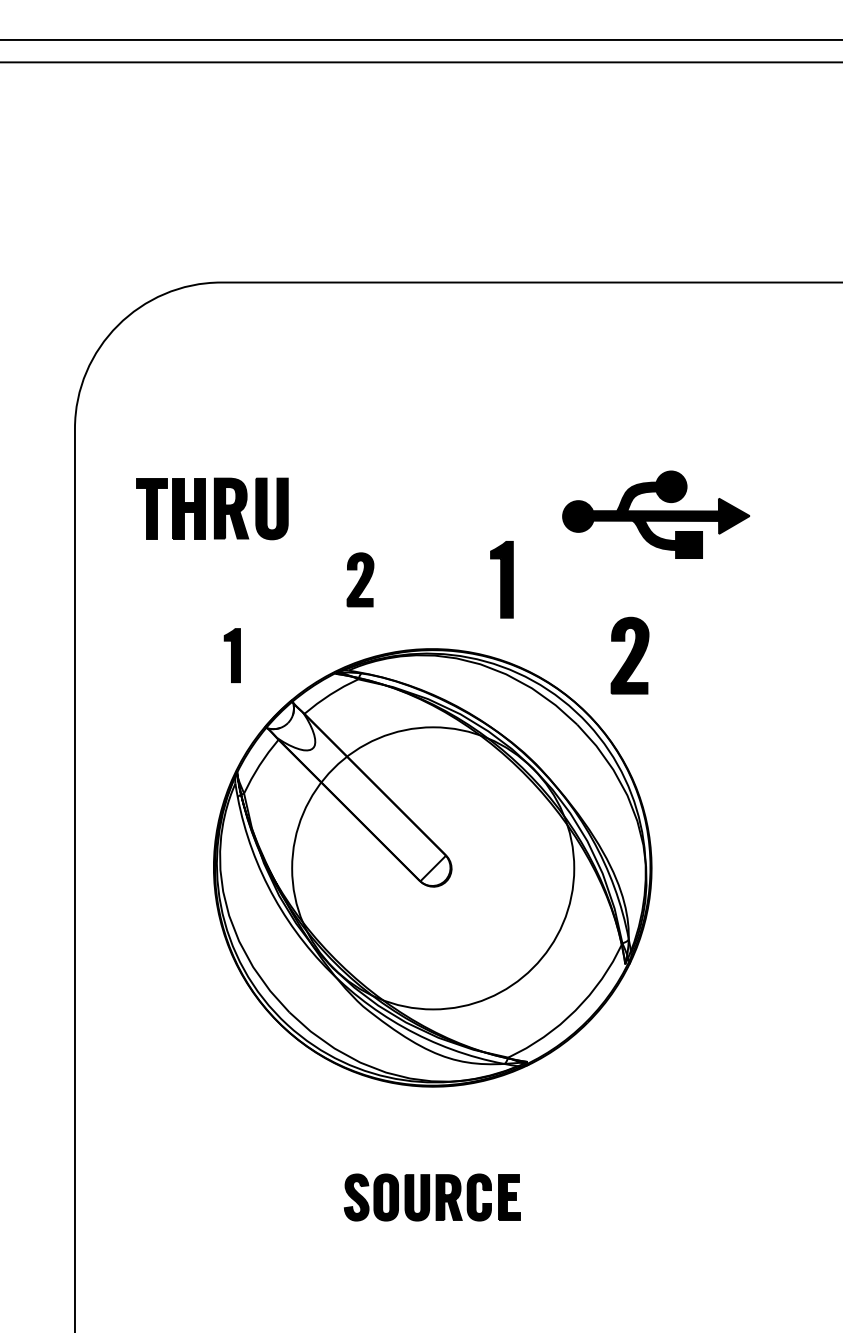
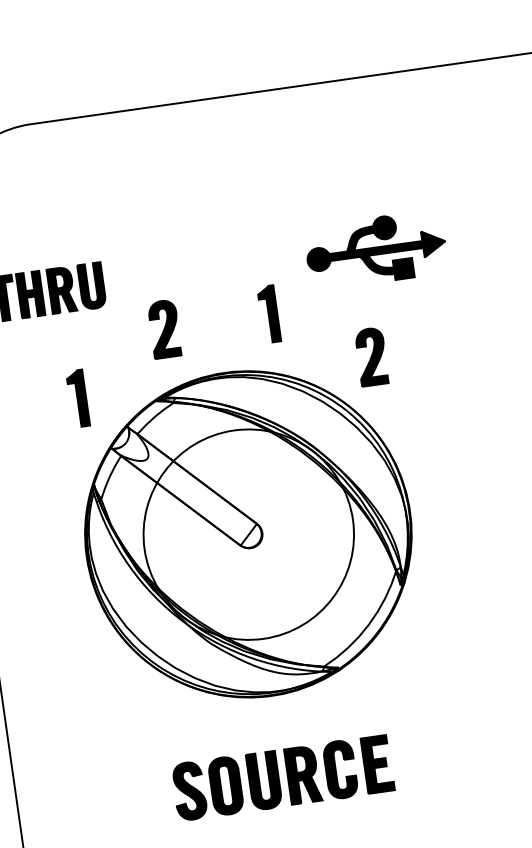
part: (360, 579) -> (164, 328), size x1.43
part: (232, 655) -> (78, 398), size x1.43
part: (432, 1197) -> (282, 777), size x1.67

